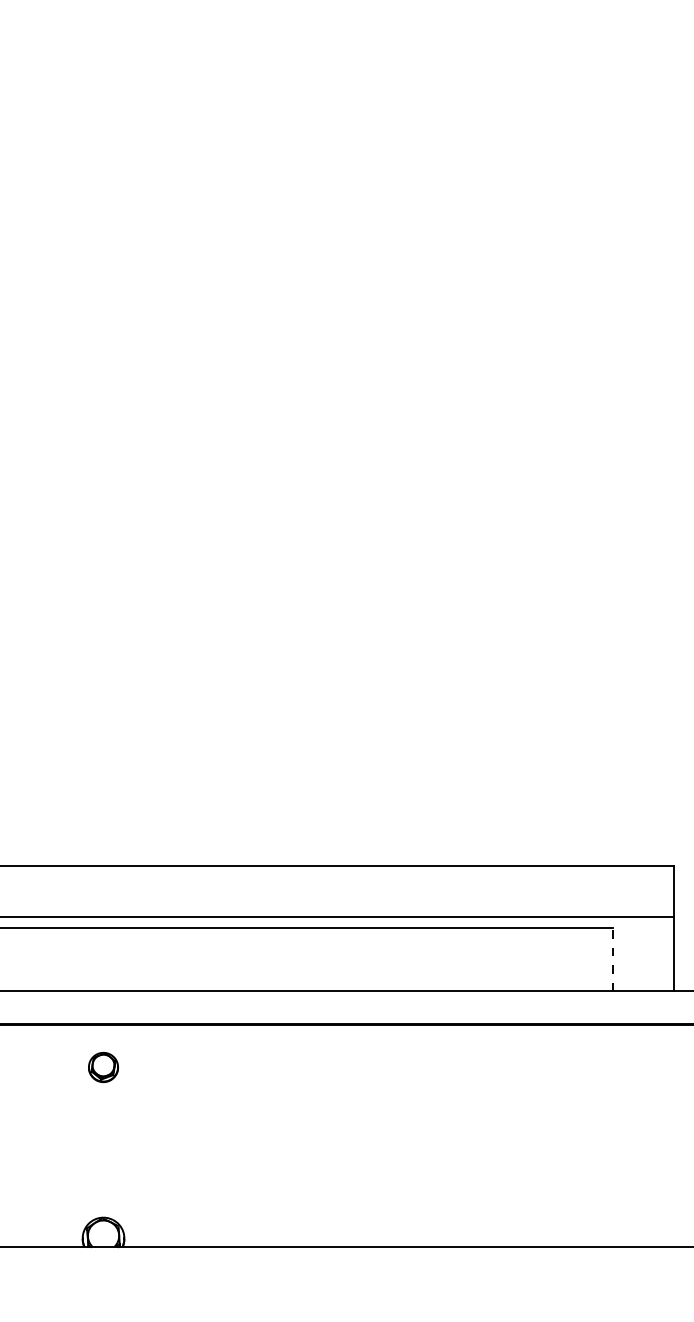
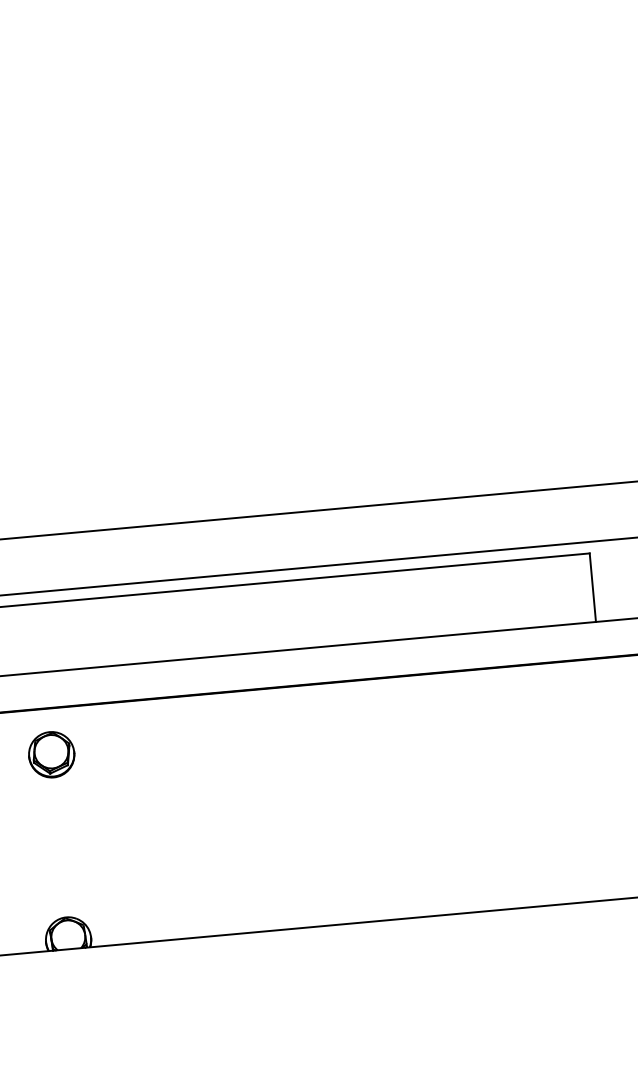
line: (613, 959) -> (593, 587), dashed -> solid
part: (103, 1067) -> (51, 754), size x1.43

